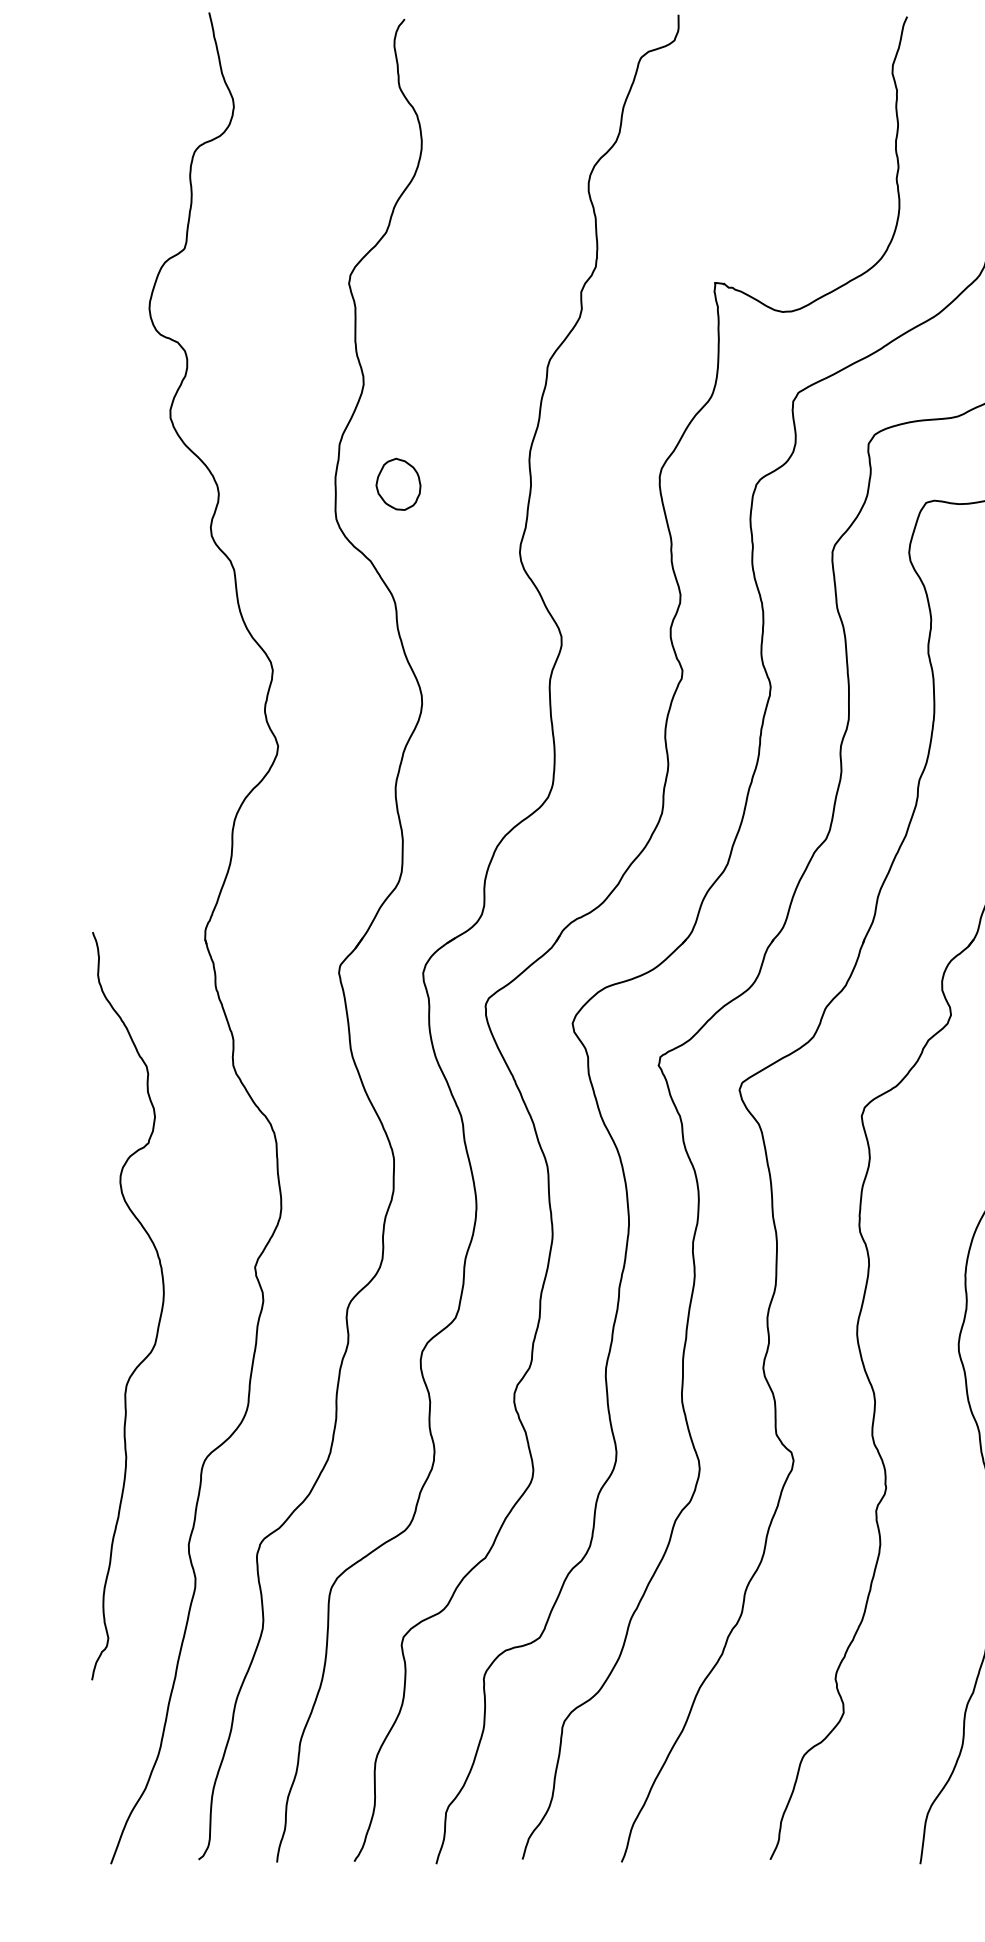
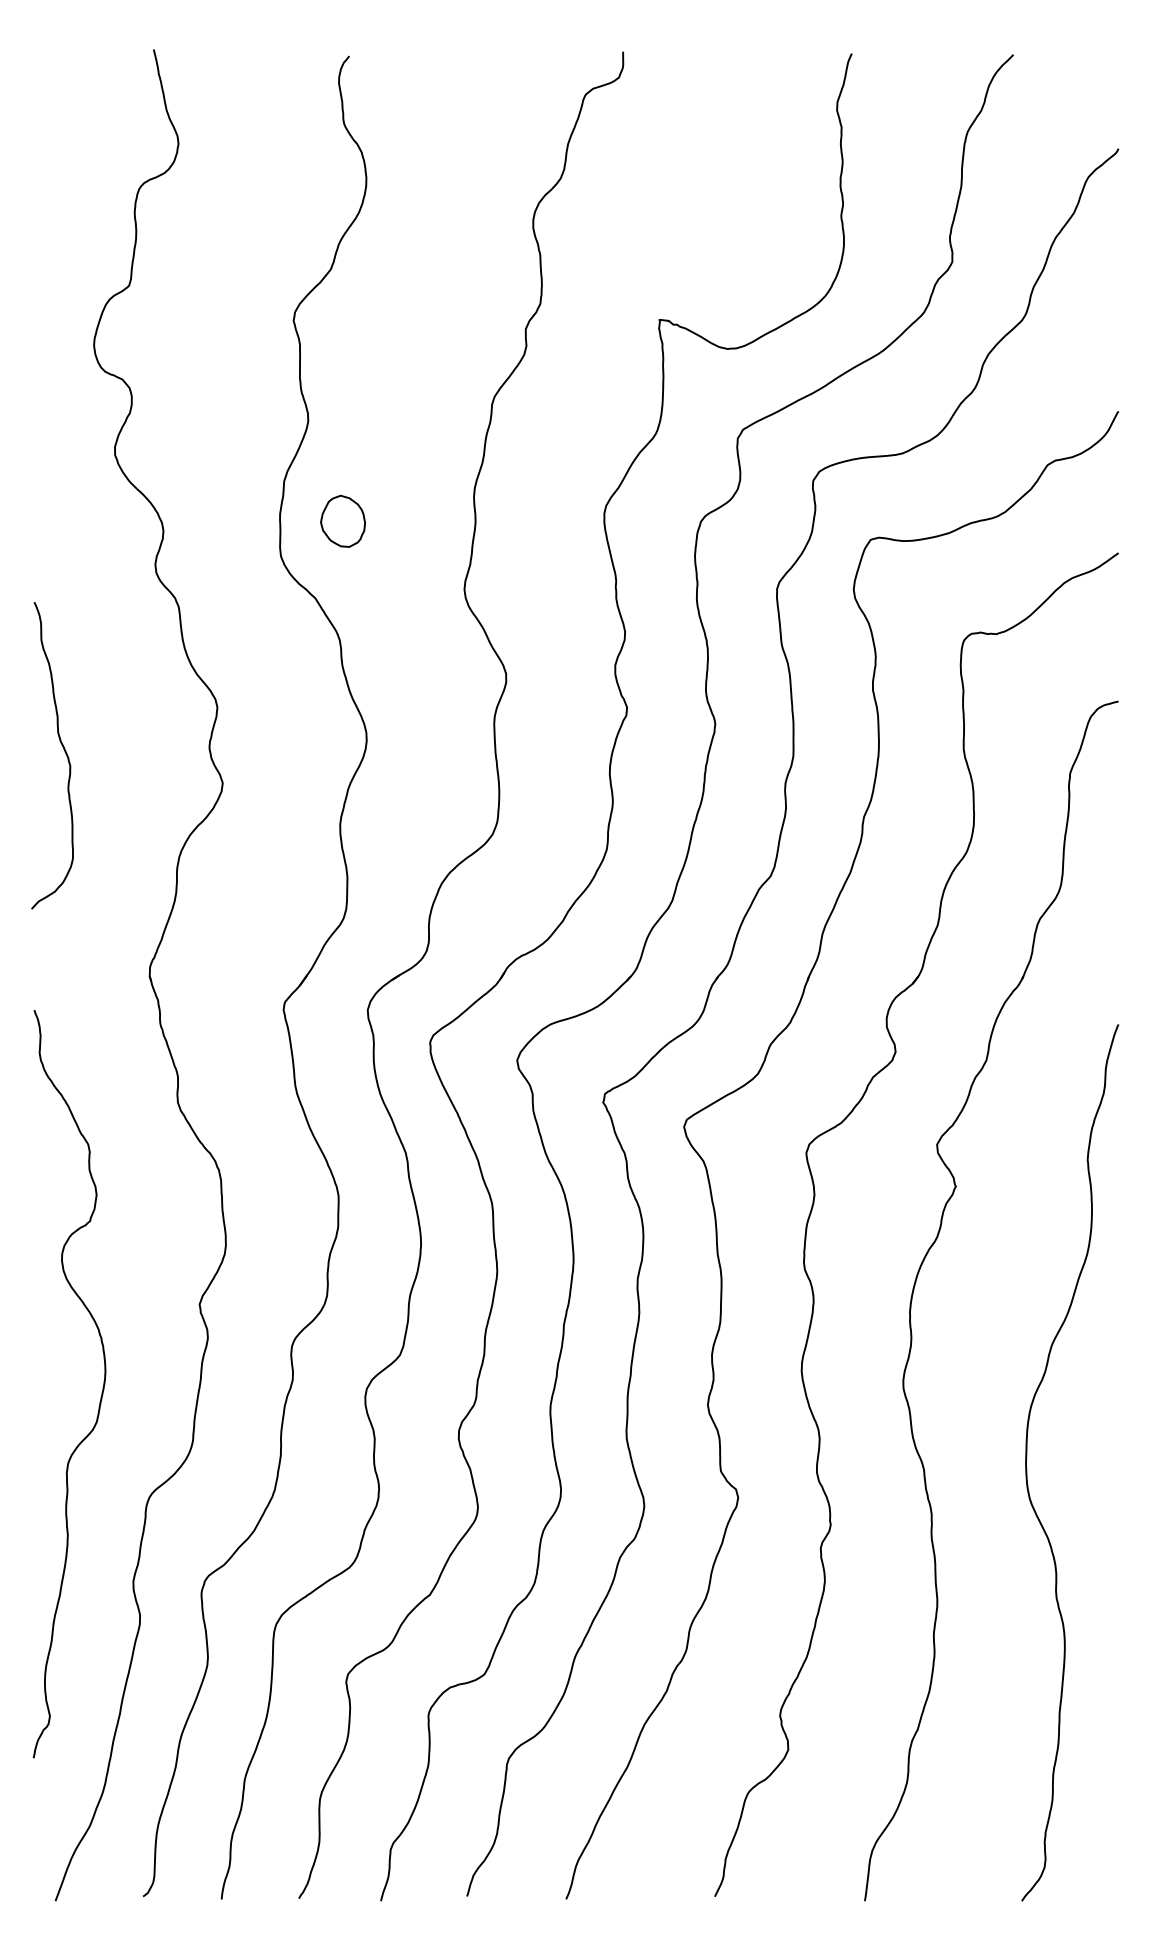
curve: (119, 715) -> (64, 752), added
curve: (159, 1314) -> (101, 1392), moved

